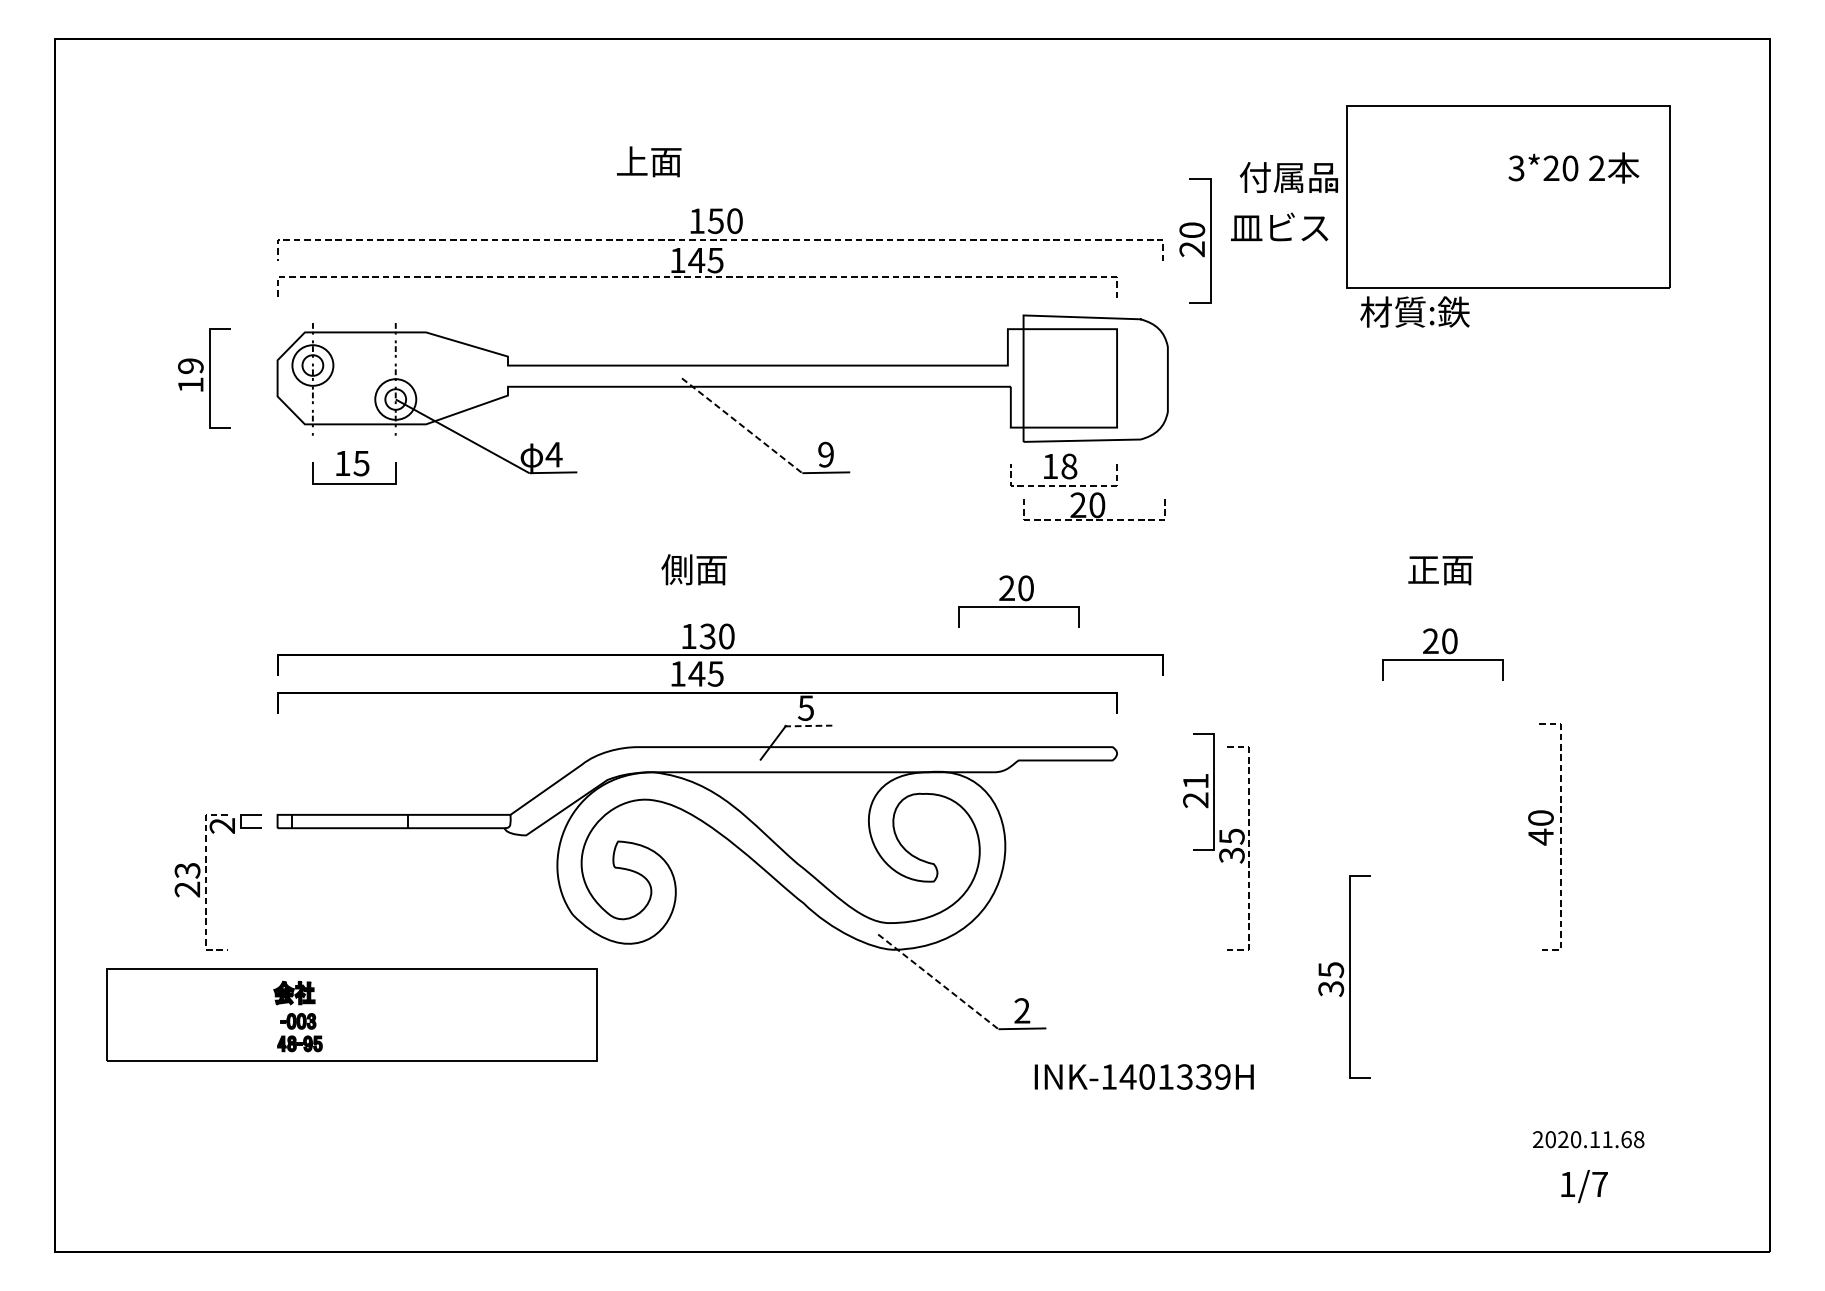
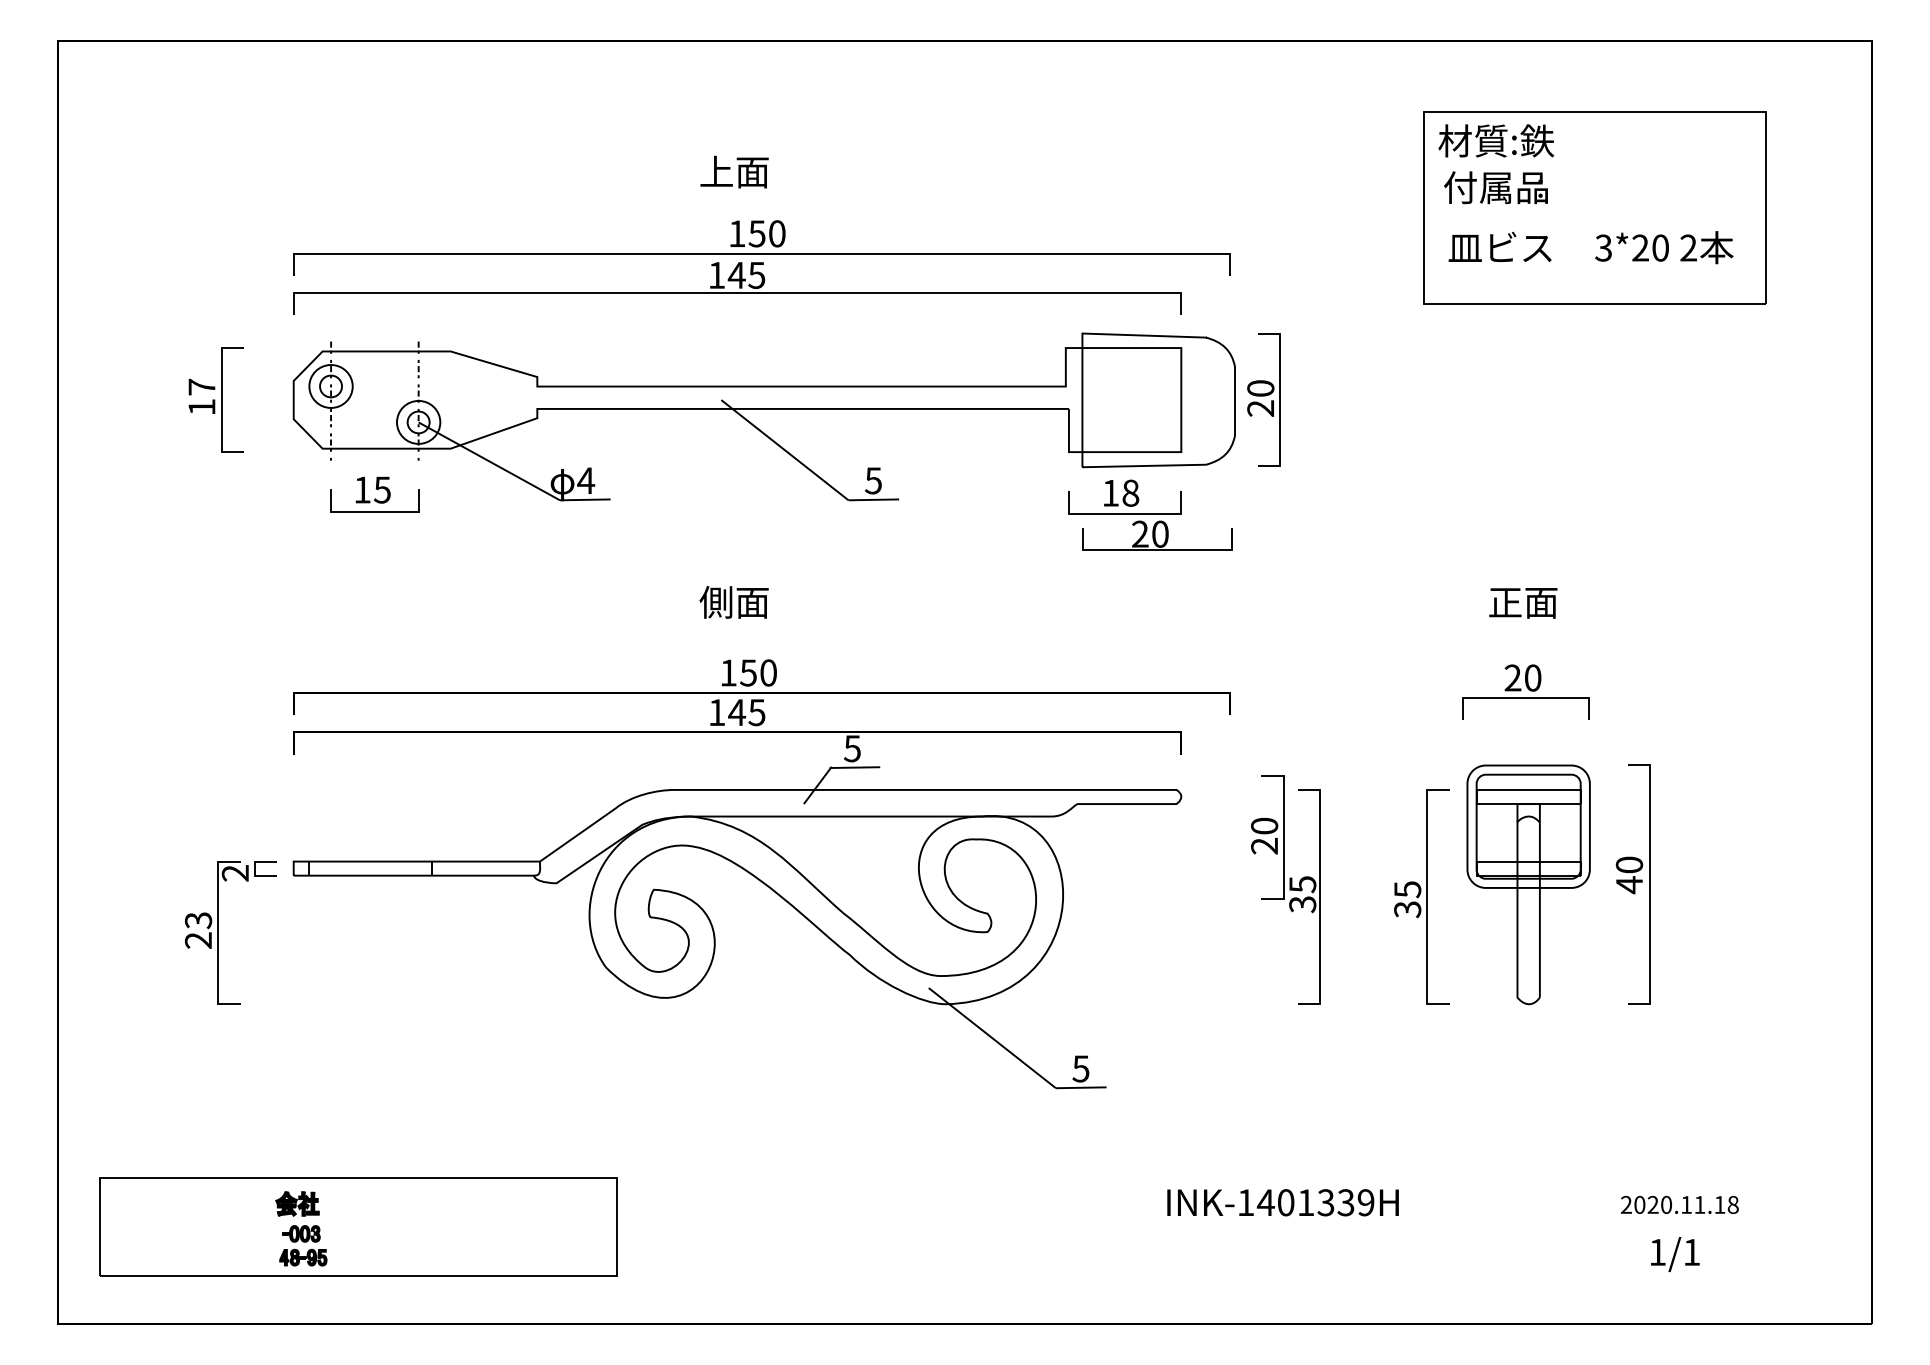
text: (649, 161) -> (734, 171), moved
text: (1574, 167) -> (1664, 247), moved
text: (1288, 177) -> (1495, 187), moved
text: (1278, 226) -> (1499, 246), moved
line: (720, 239) -> (761, 253), dashed -> solid
part: (1194, 240) -> (1263, 399), moved
line: (697, 276) -> (737, 292), dashed -> solid
text: (1415, 311) -> (1496, 140), moved
text: (190, 365) -> (201, 386), 19 -> 17
line: (741, 426) -> (784, 450), dashed -> solid
text: (825, 454) -> (873, 480), 9 -> 5
line: (1063, 485) -> (1124, 513), dashed -> solid
line: (1094, 520) -> (1157, 550), dashed -> solid
part: (1018, 601) -> (1077, 635), removed
text: (707, 636) -> (748, 672), 130 -> 150
line: (808, 725) -> (855, 767), dashed -> solid
text: (1195, 780) -> (1264, 825), 21 -> 20
part: (1445, 836) -> (1528, 884), added
line: (1560, 836) -> (1650, 884), dashed -> solid
line: (1248, 848) -> (1320, 897), dashed -> solid
line: (206, 882) -> (218, 933), dashed -> solid
part: (1344, 976) -> (1421, 896), moved
line: (938, 982) -> (992, 1038), dashed -> solid
text: (1021, 1010) -> (1080, 1068), 2 -> 5
part: (352, 1014) -> (358, 1226), moved
text: (1143, 1076) -> (1282, 1202), moved
text: (1626, 1139) -> (1719, 1204), 2020.11.68 -> 2020.11.18
text: (1599, 1184) -> (1691, 1252), 1/7 -> 1/1

